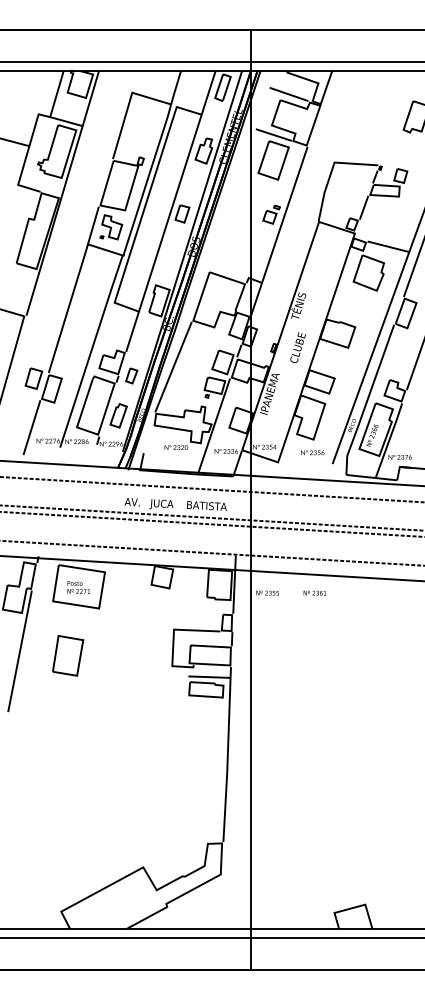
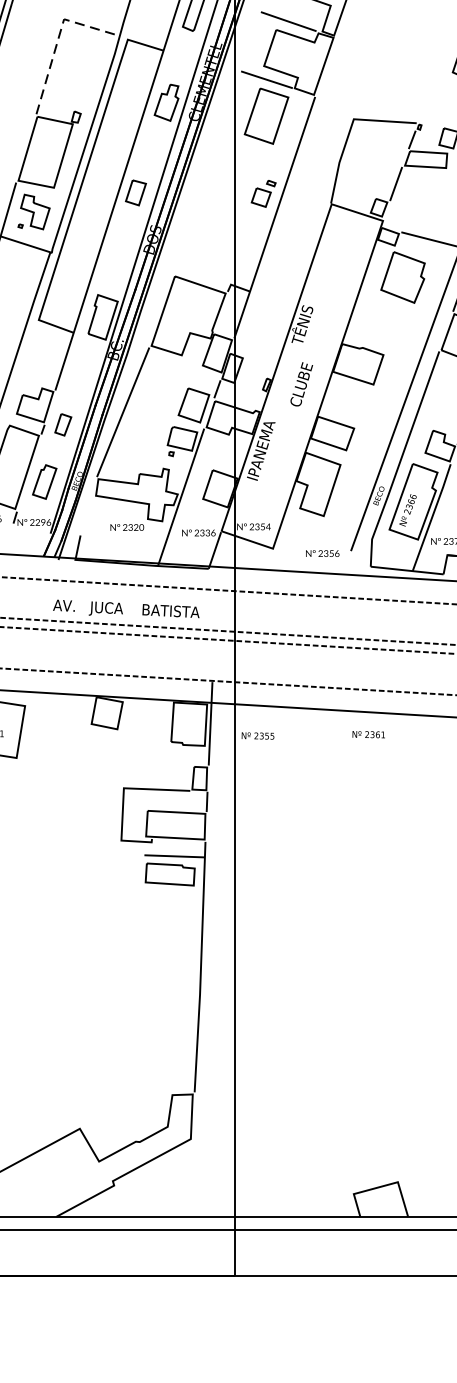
line: (128, 106) -> (58, 38), solid -> dashed
text: (312, 452) -> (322, 553), moved
text: (314, 592) -> (368, 733), moved

